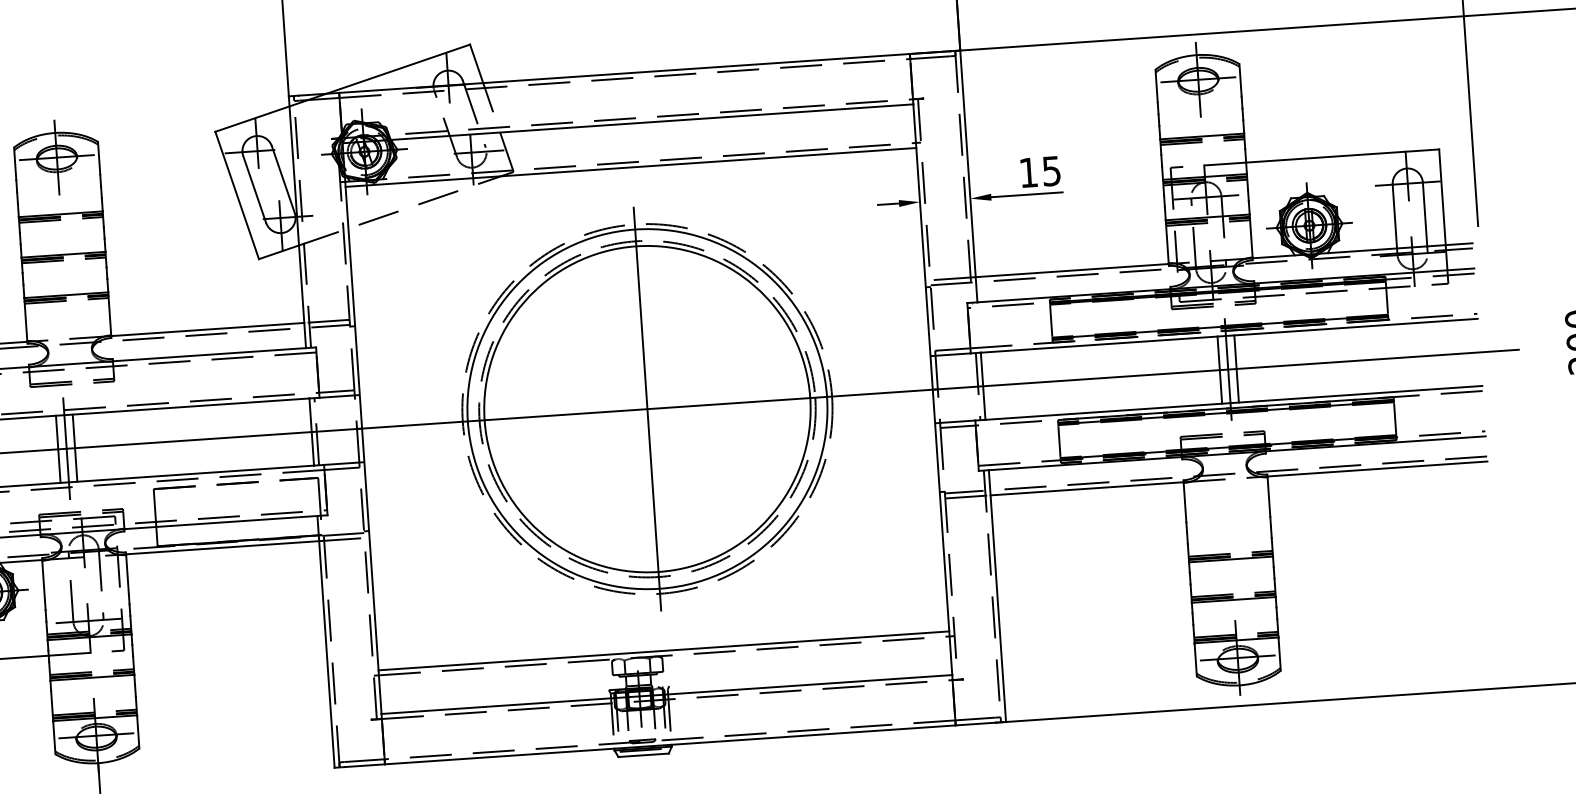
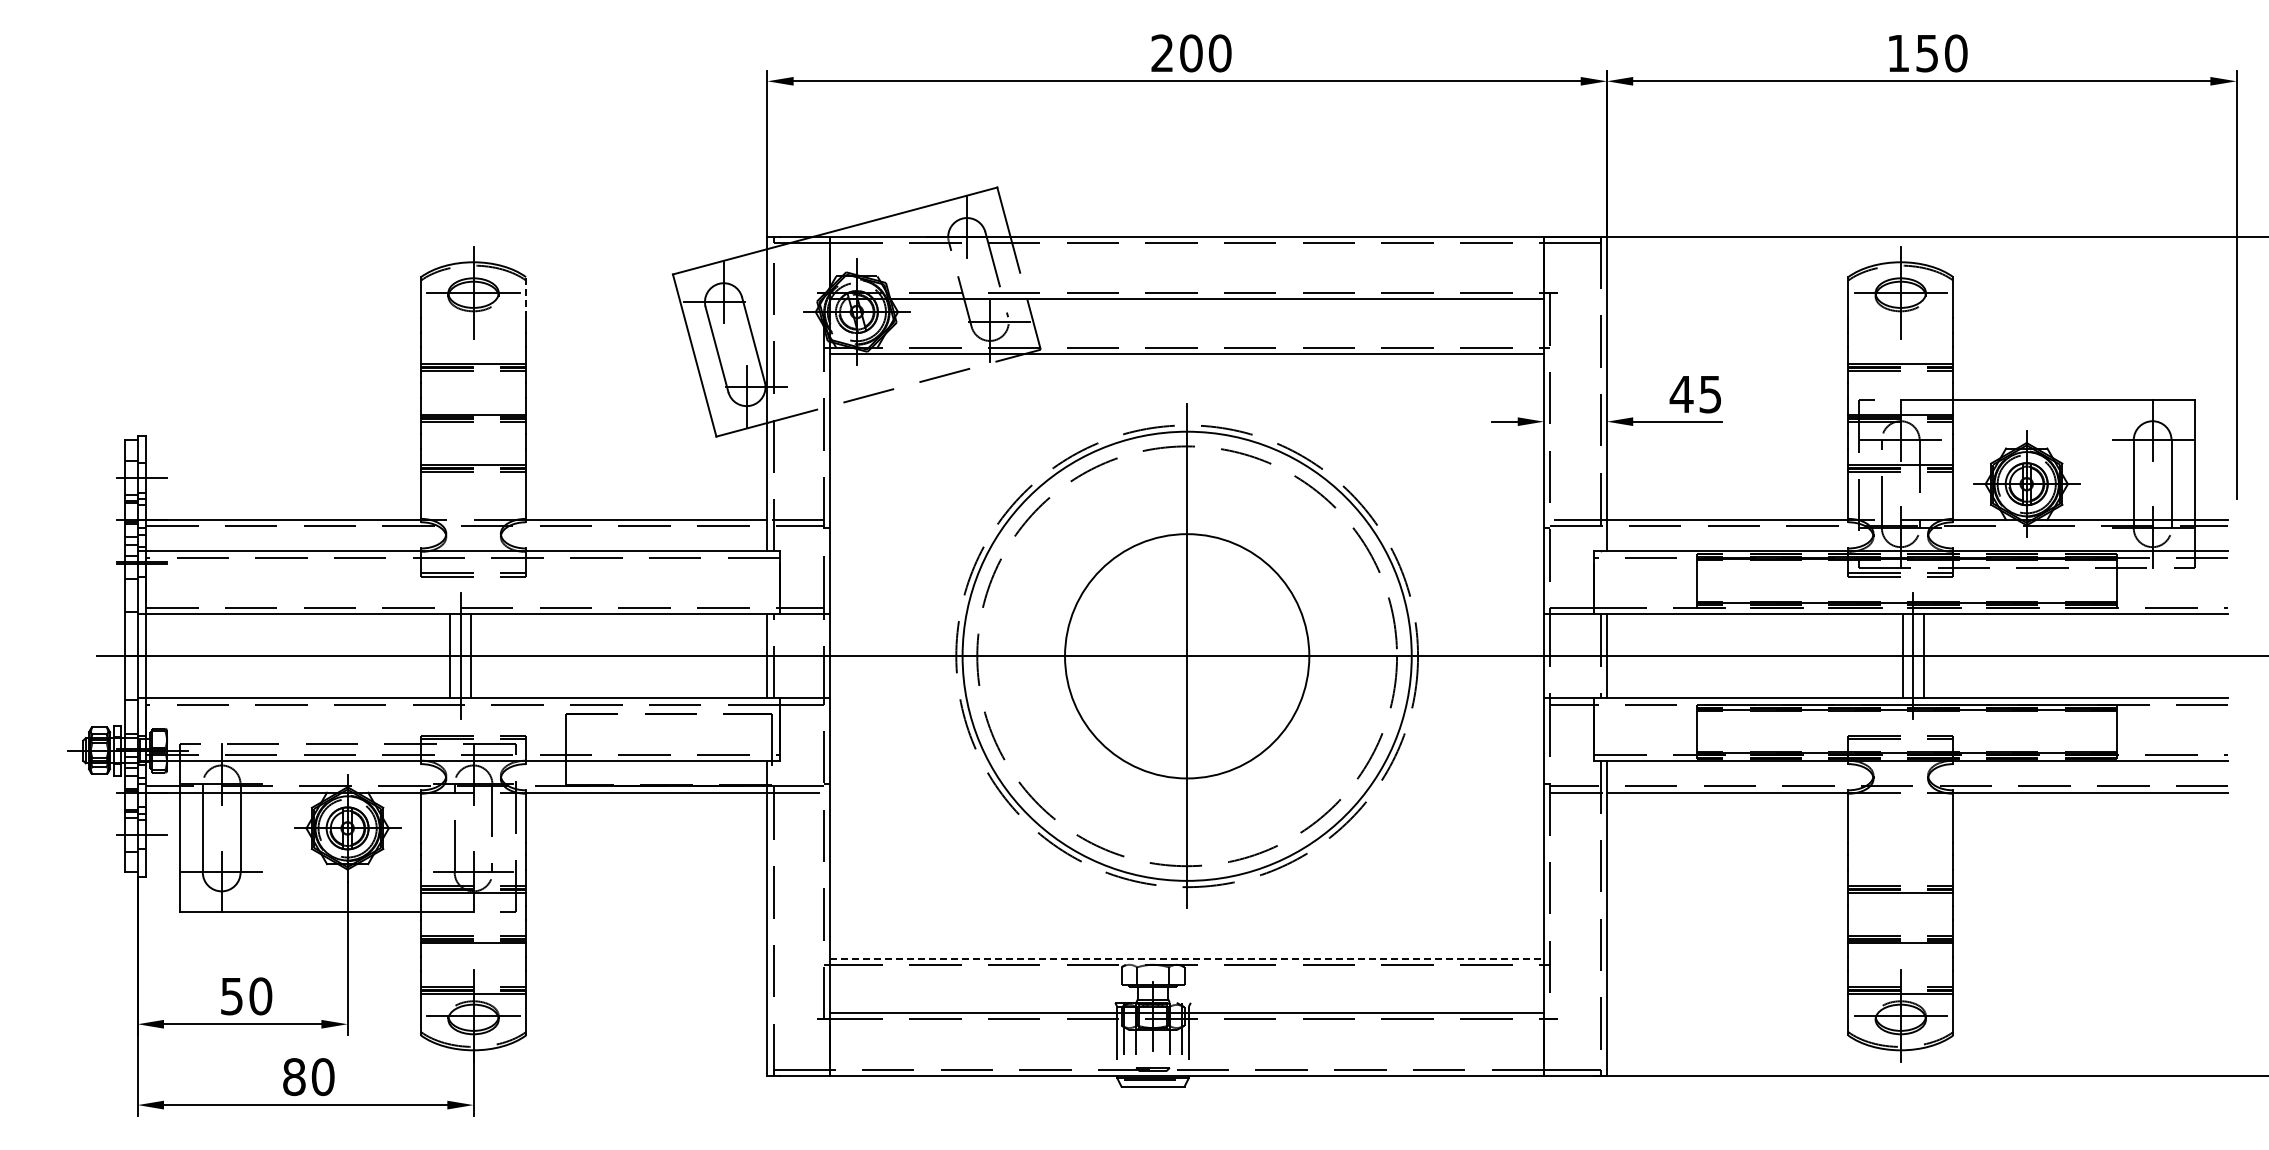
line: (99, 157) -> (526, 296), solid -> dashed
text: (1028, 172) -> (1681, 394), 15 -> 45
circle: (646, 408) -> (1186, 655), size x0.6
line: (664, 650) -> (1187, 958), solid -> dashed

